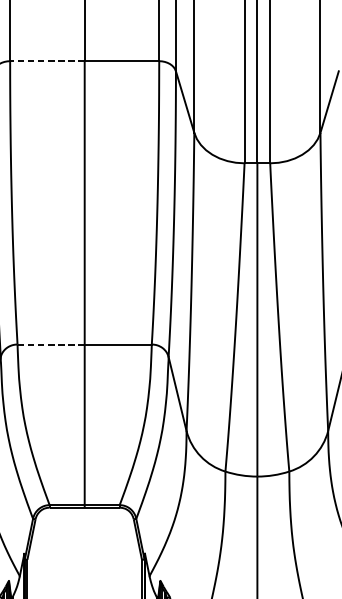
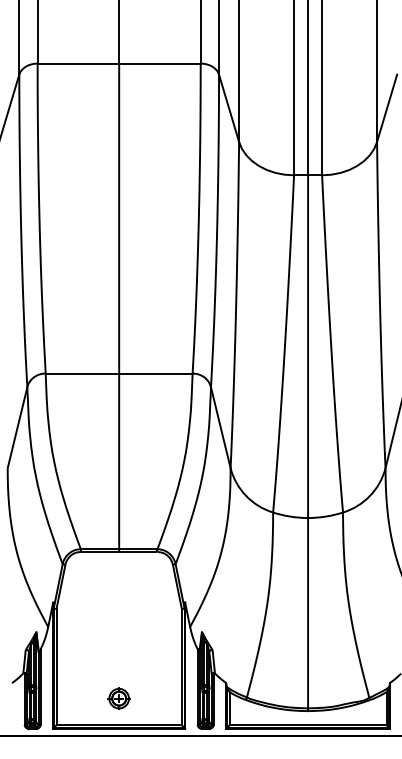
line: (47, 61) -> (78, 63), dashed -> solid
line: (51, 344) -> (82, 373), dashed -> solid

